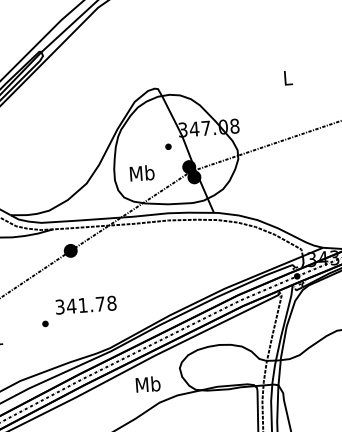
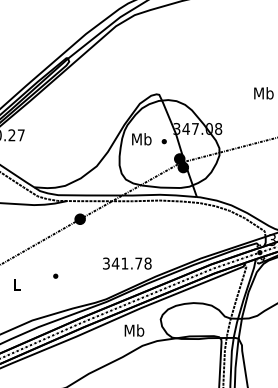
text: (287, 78) -> (263, 93), L -> Mb
text: (141, 173) -> (141, 139), moved
text: (86, 305) -> (127, 263), moved

